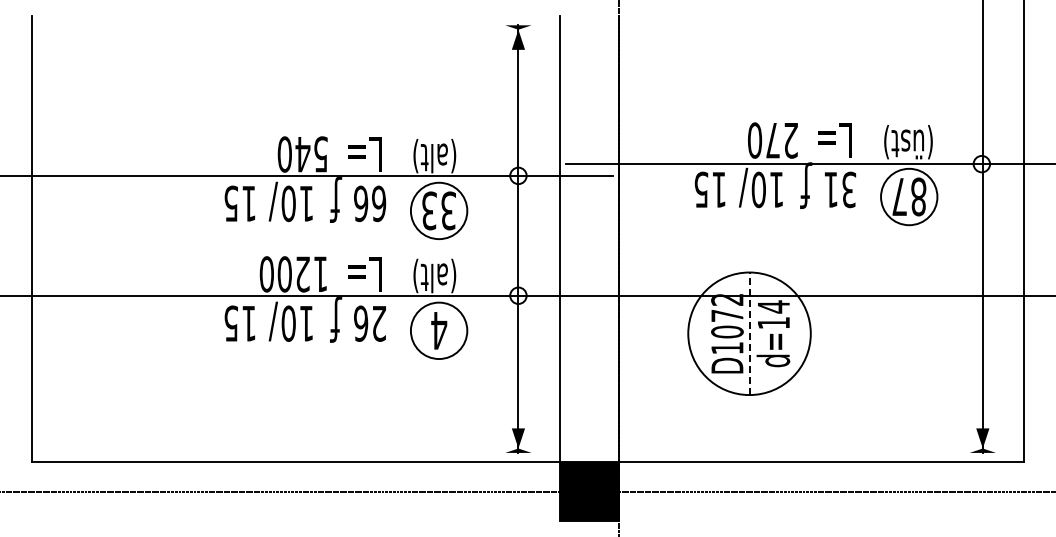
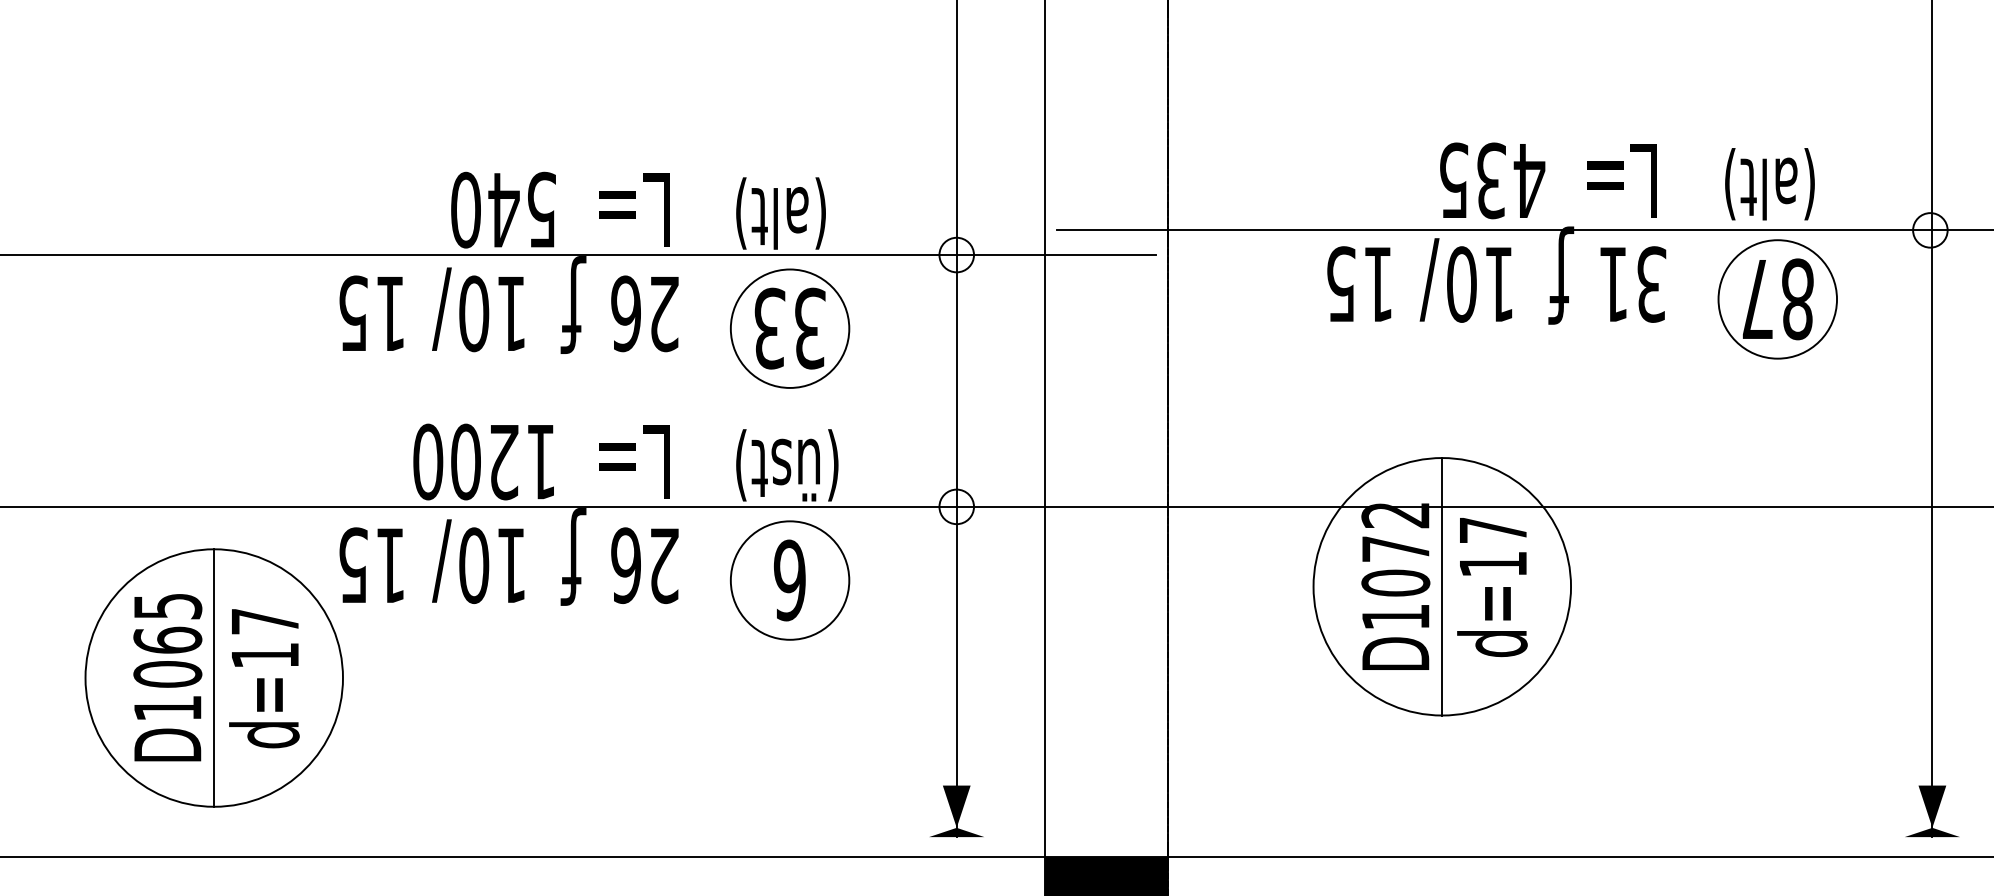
text: (773, 140) -> (1492, 180), 270 -> 435
text: (916, 142) -> (1793, 184), (üst) -> (alt)
text: (379, 203) -> (664, 313), 66 -> 26
text: (446, 275) -> (805, 464), (alt) -> (üst)
text: (773, 306) -> (1492, 529), d=14 -> d=17
text: (439, 330) -> (790, 579), 4 -> 6
line: (749, 333) -> (1442, 586), dashed -> solid
part: (164, 377) -> (213, 678), added

